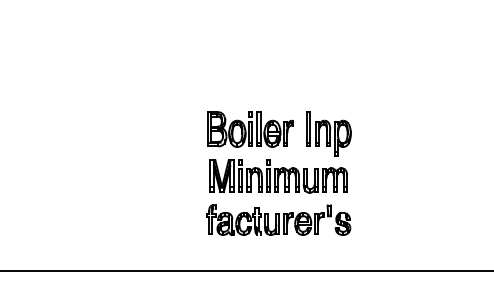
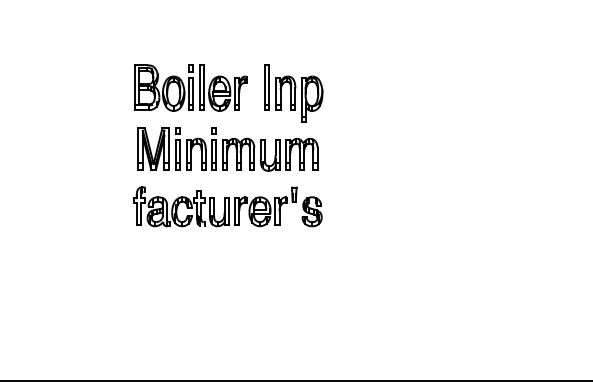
part: (278, 173) -> (227, 145), moved

